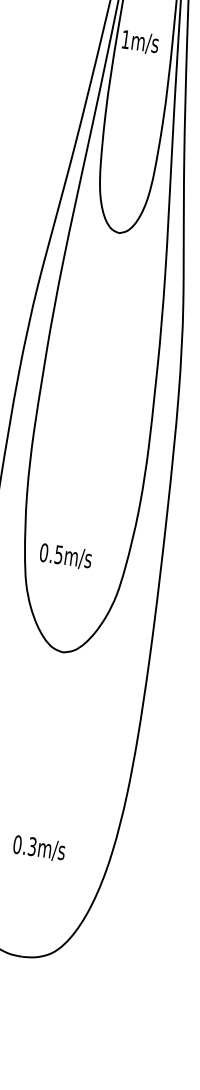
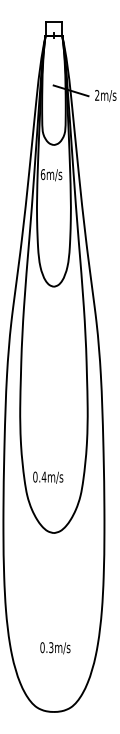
text: (124, 39) -> (42, 174), 1m/s -> 6m/s
text: (58, 553) -> (43, 476), 0.5m/s -> 0.4m/s

